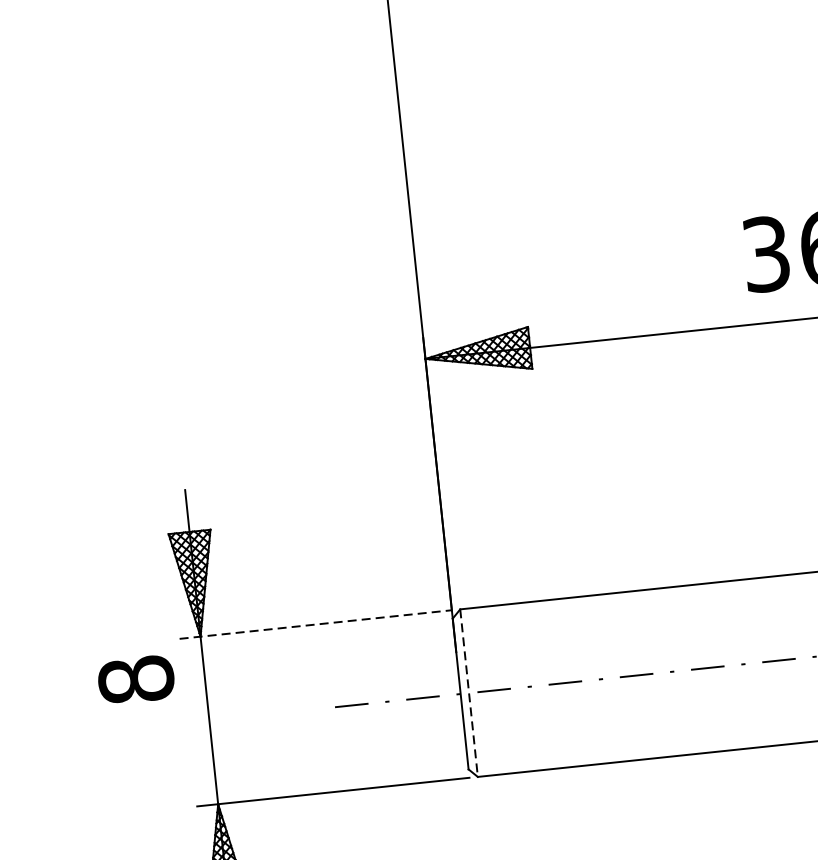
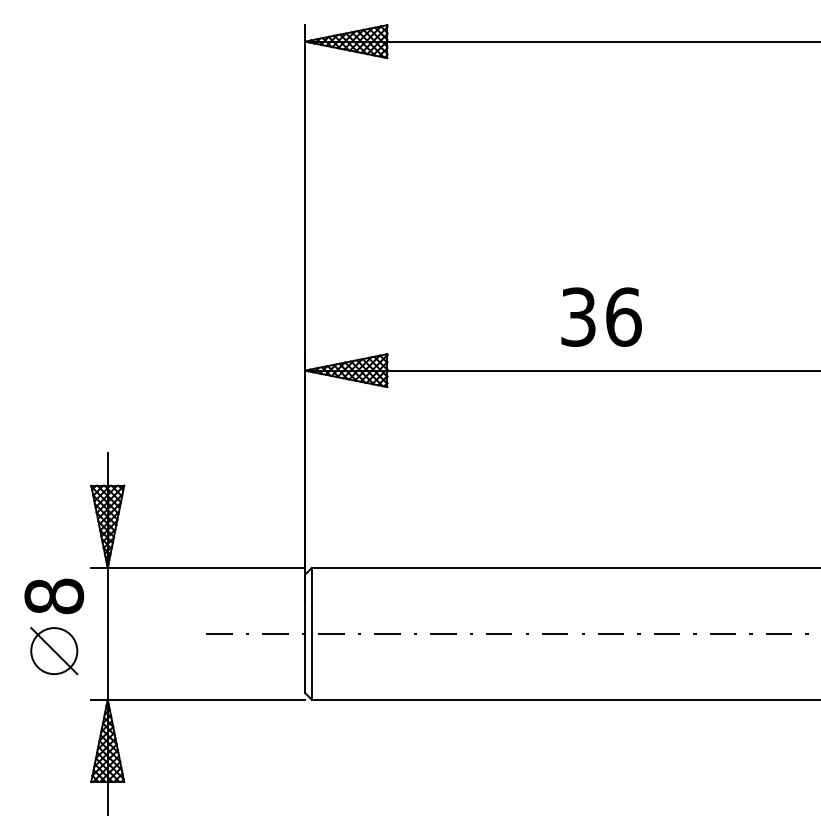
line: (316, 625) -> (198, 568), dashed -> solid
line: (468, 692) -> (311, 633), dashed -> solid
part: (143, 750) -> (54, 651), added

